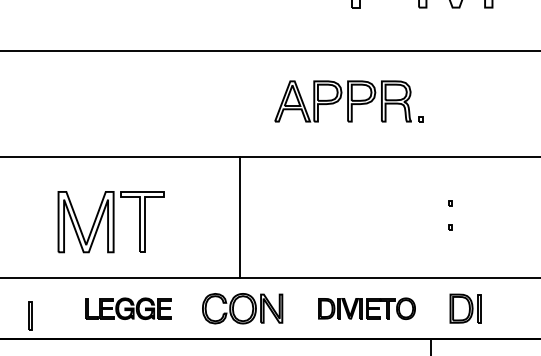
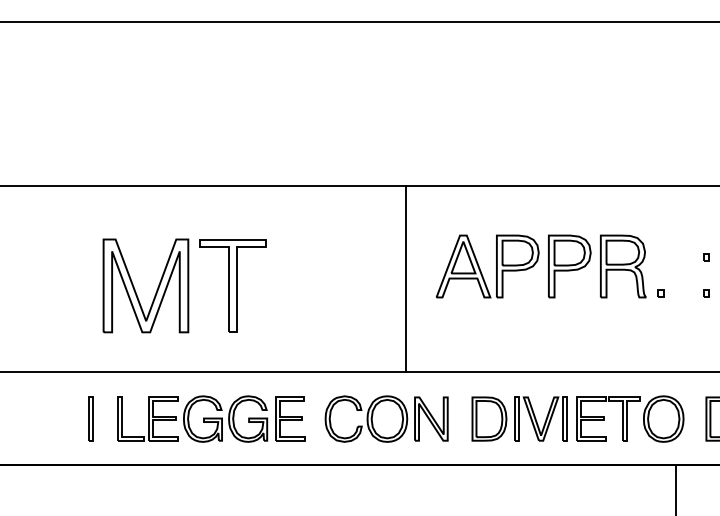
part: (348, 101) -> (549, 266), moved
line: (240, 217) -> (406, 278), moved
part: (128, 308) -> (211, 418), size x1.43
part: (366, 308) -> (577, 418), size x1.43
line: (29, 315) -> (89, 418), moved

